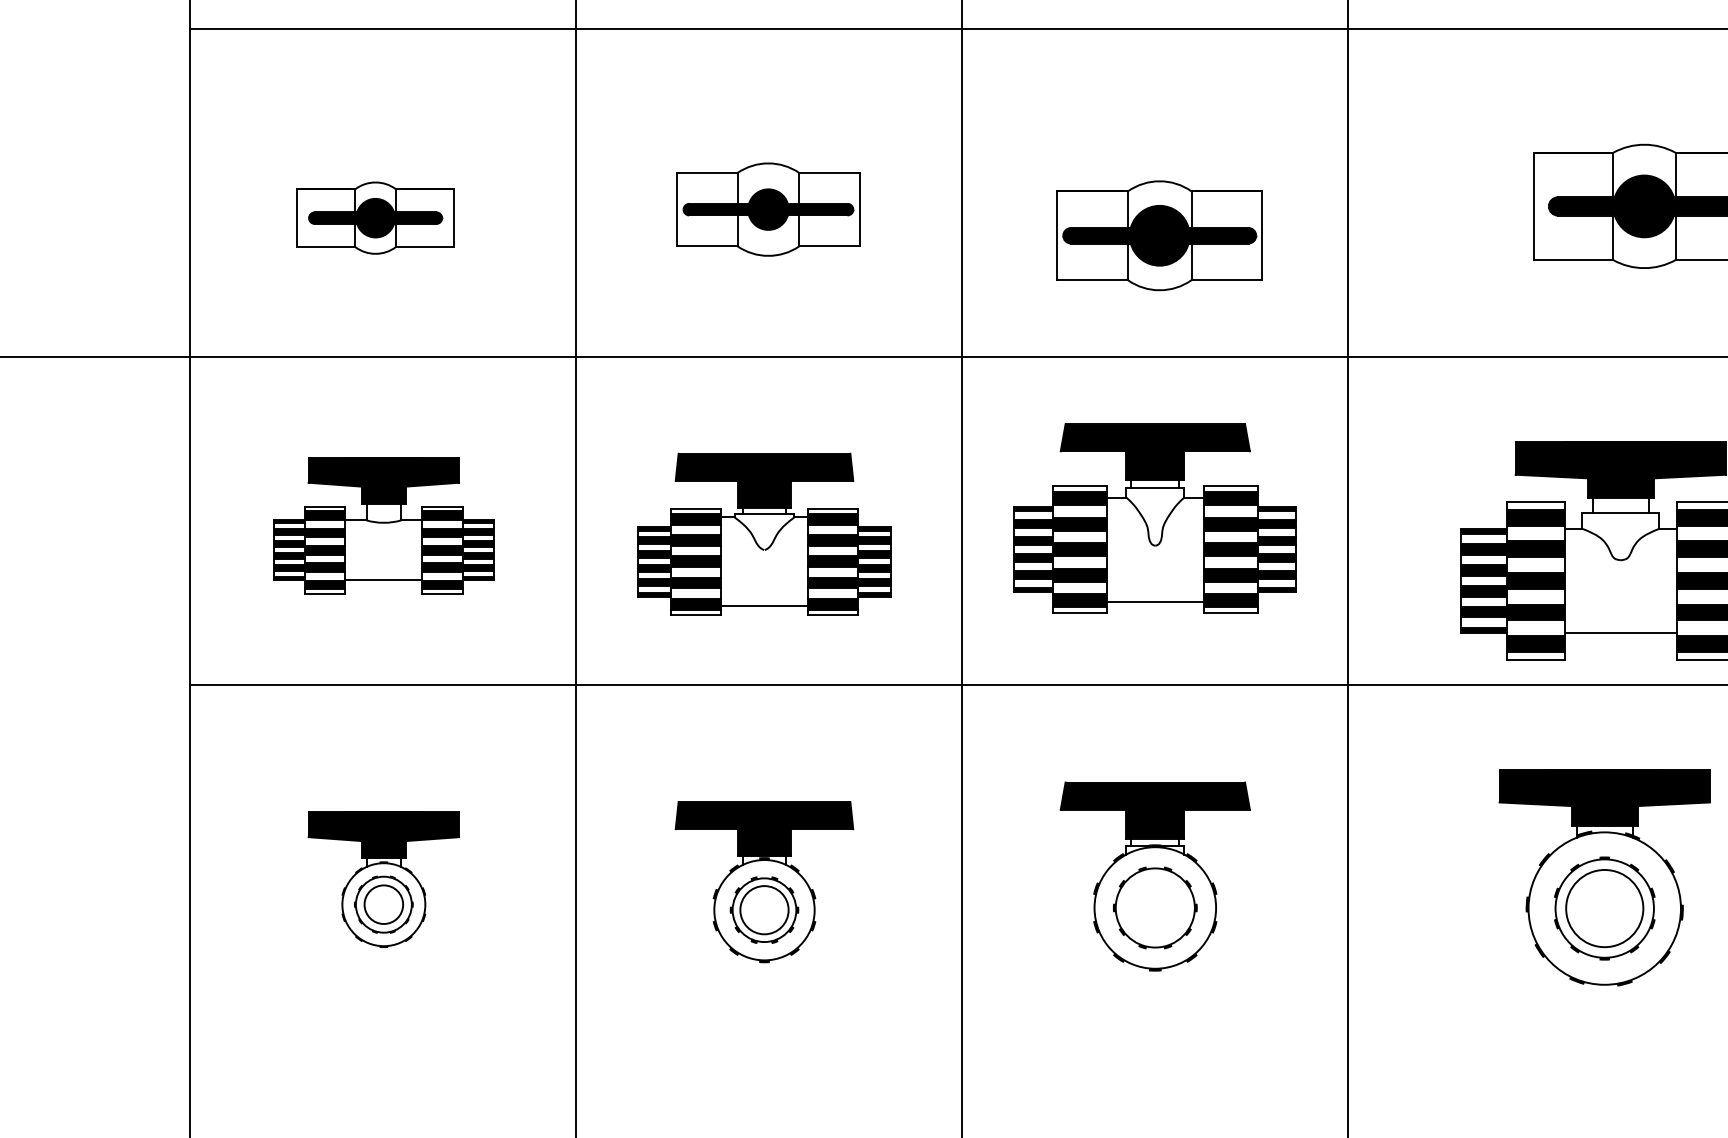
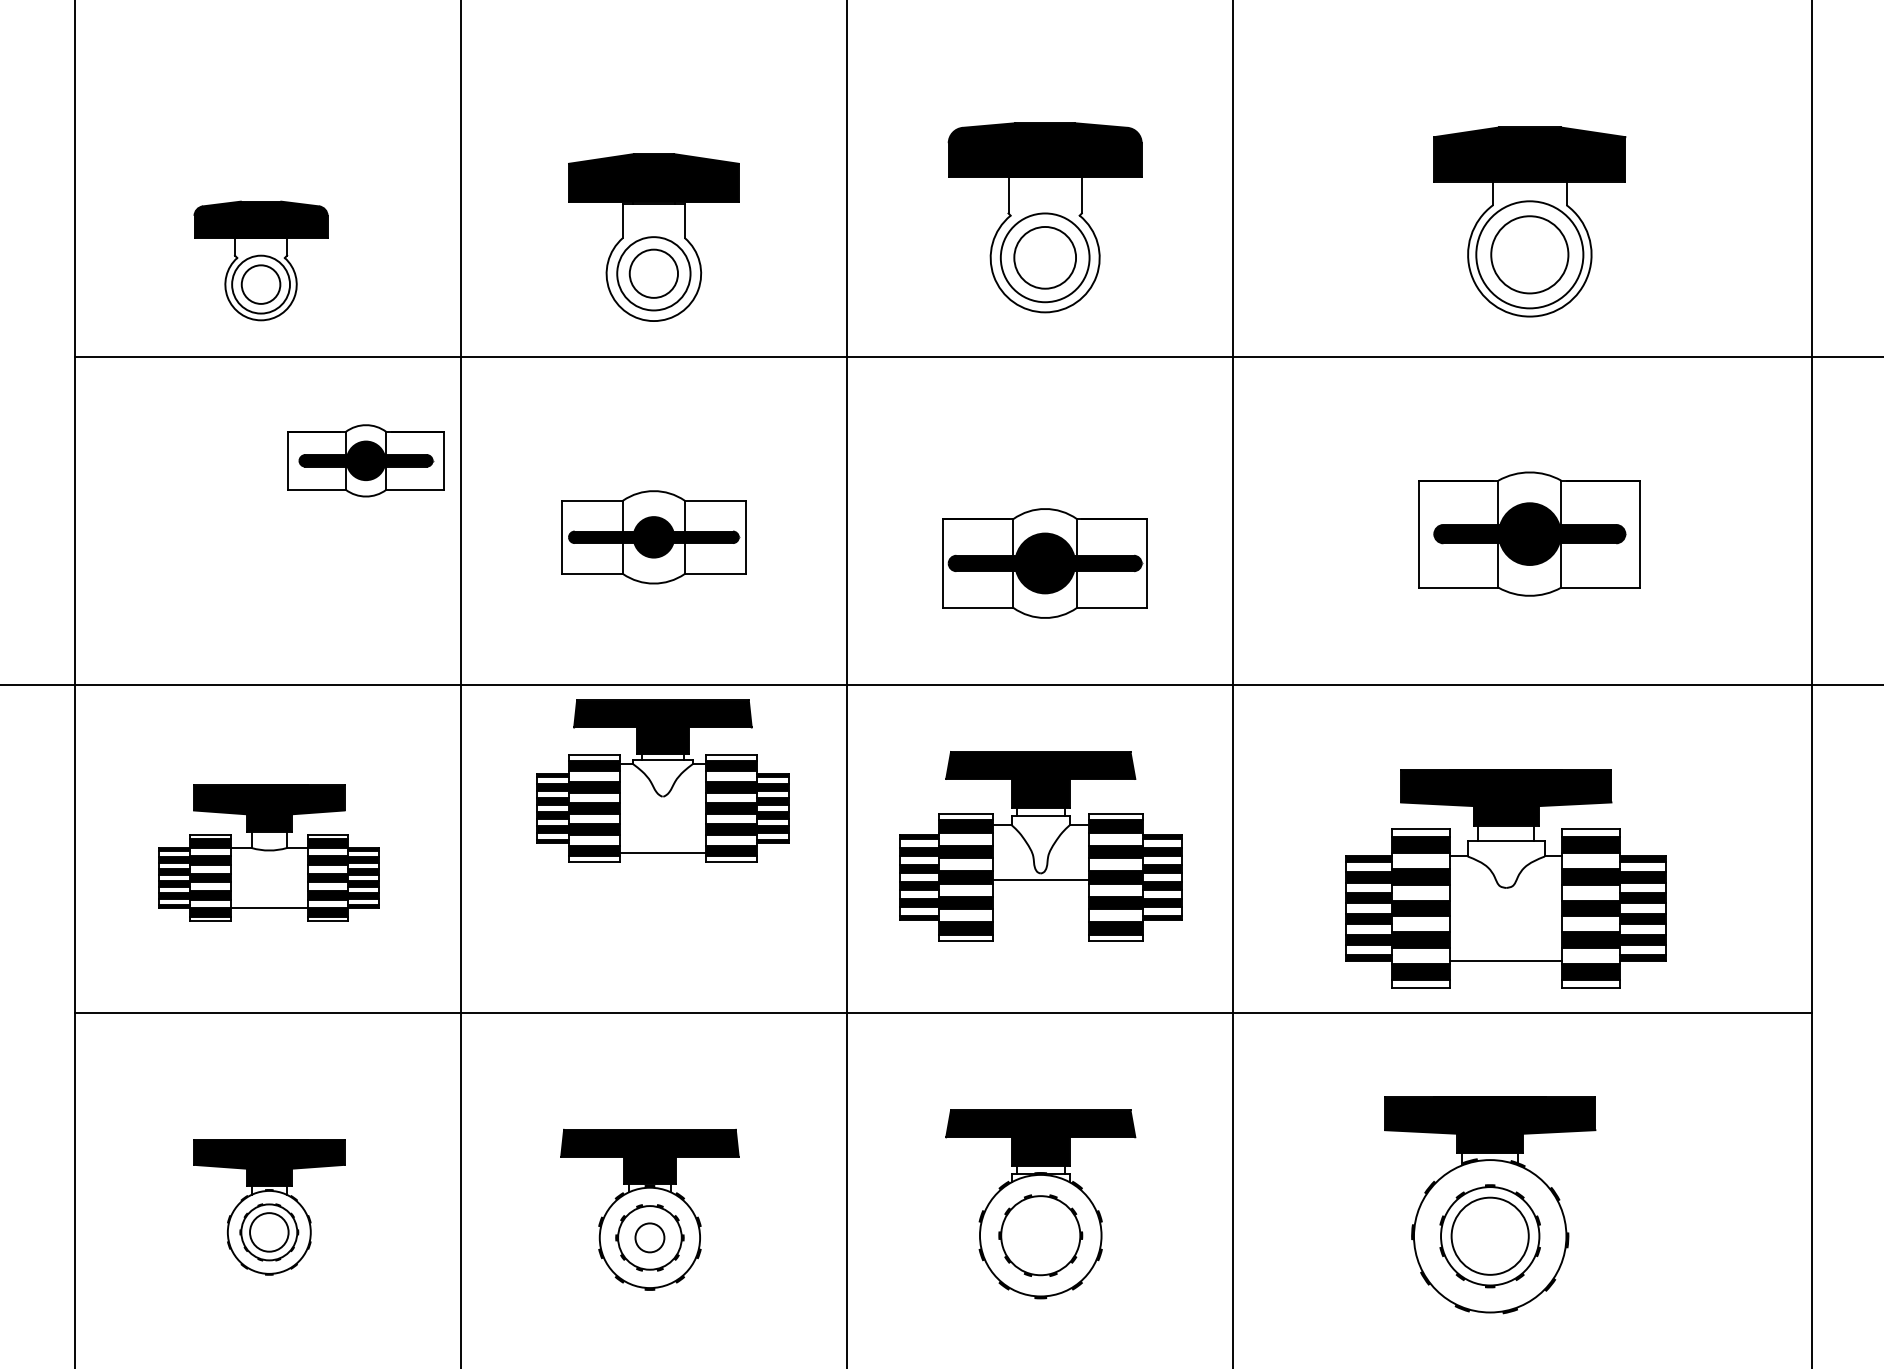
part: (375, 217) -> (365, 460), moved
part: (764, 533) -> (662, 780), moved
line: (1155, 601) -> (1040, 880), moved
circle: (764, 909) -> (649, 1237), size x0.6

